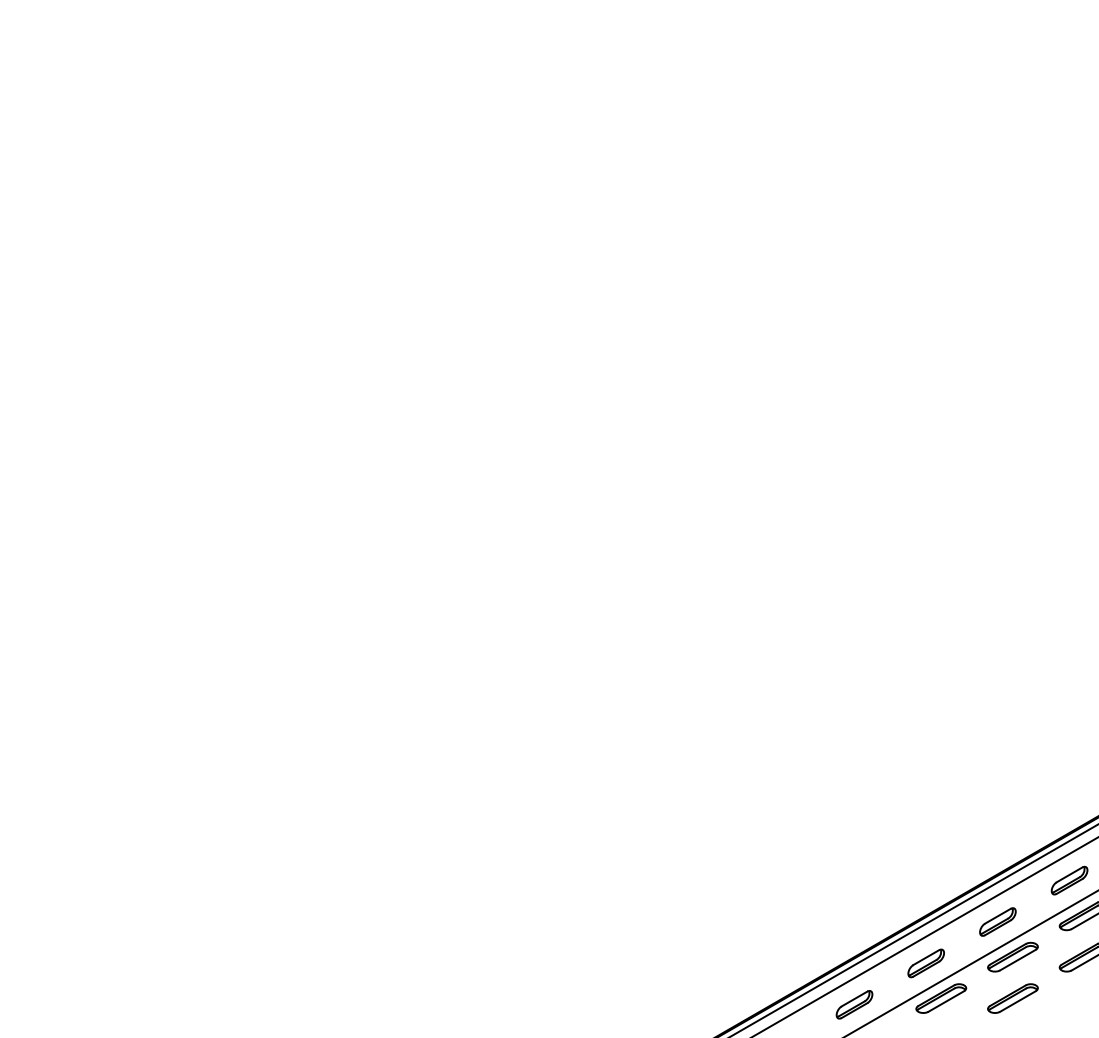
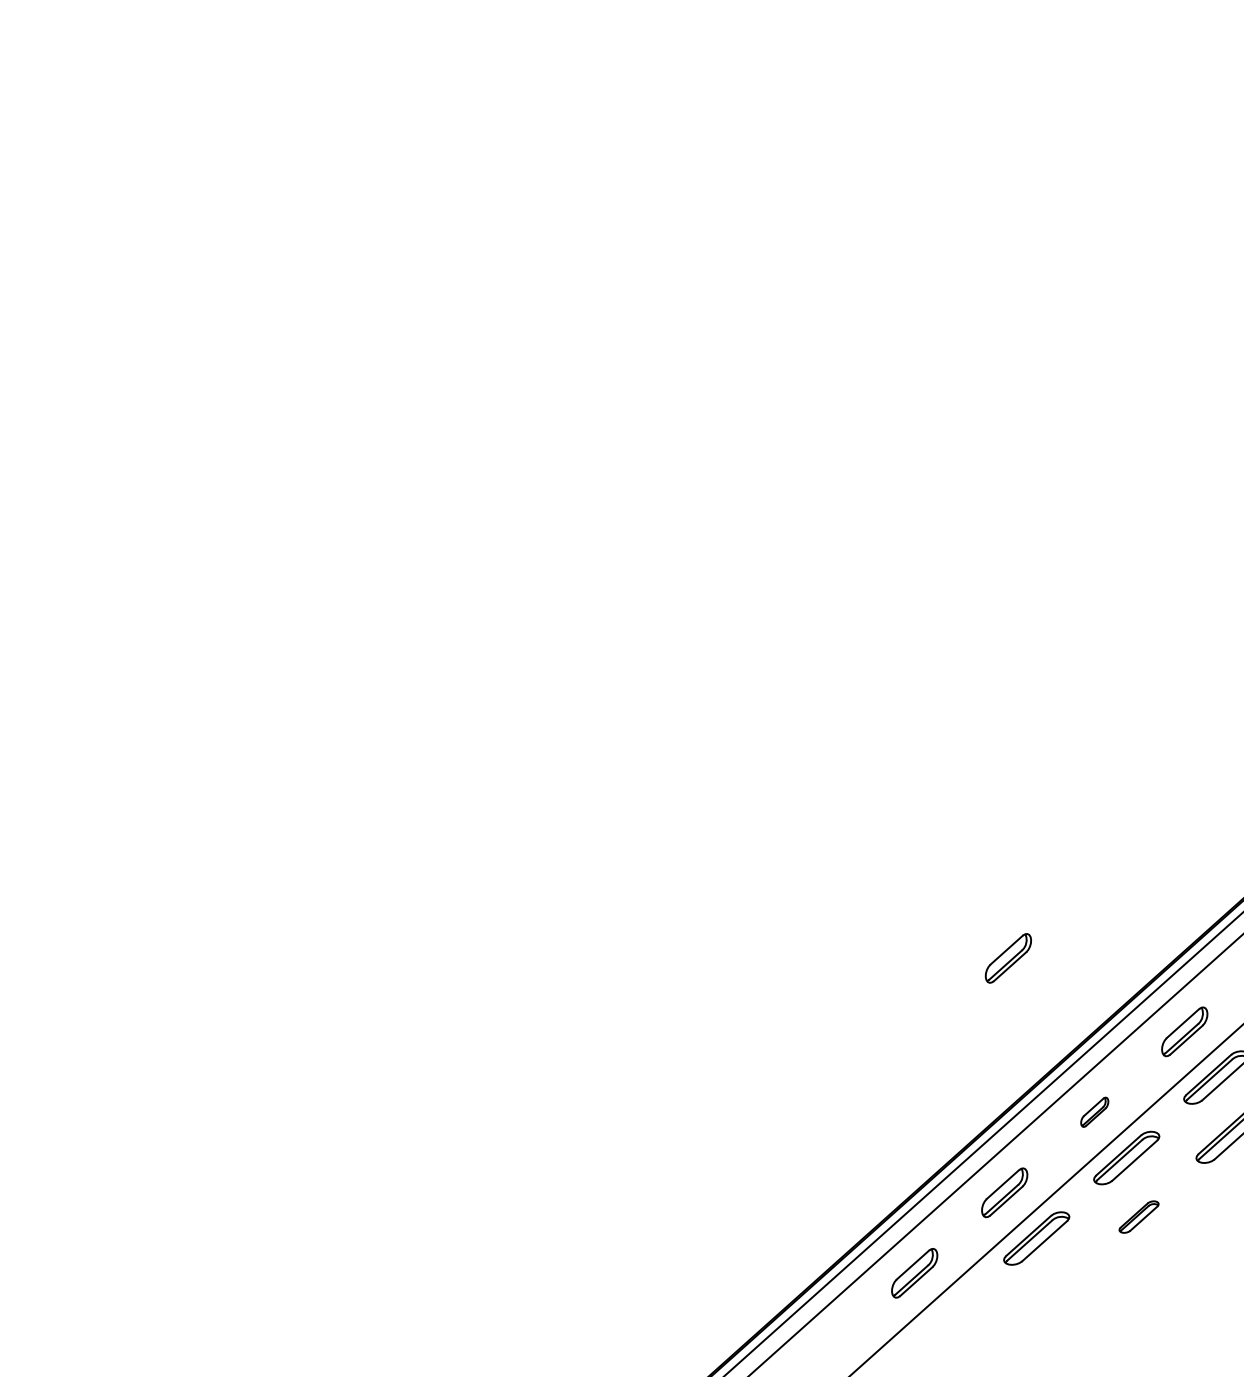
part: (961, 806) -> (1008, 958), added
part: (997, 921) -> (1093, 1111), size x0.6
part: (1012, 998) -> (1138, 1217), size x0.6

